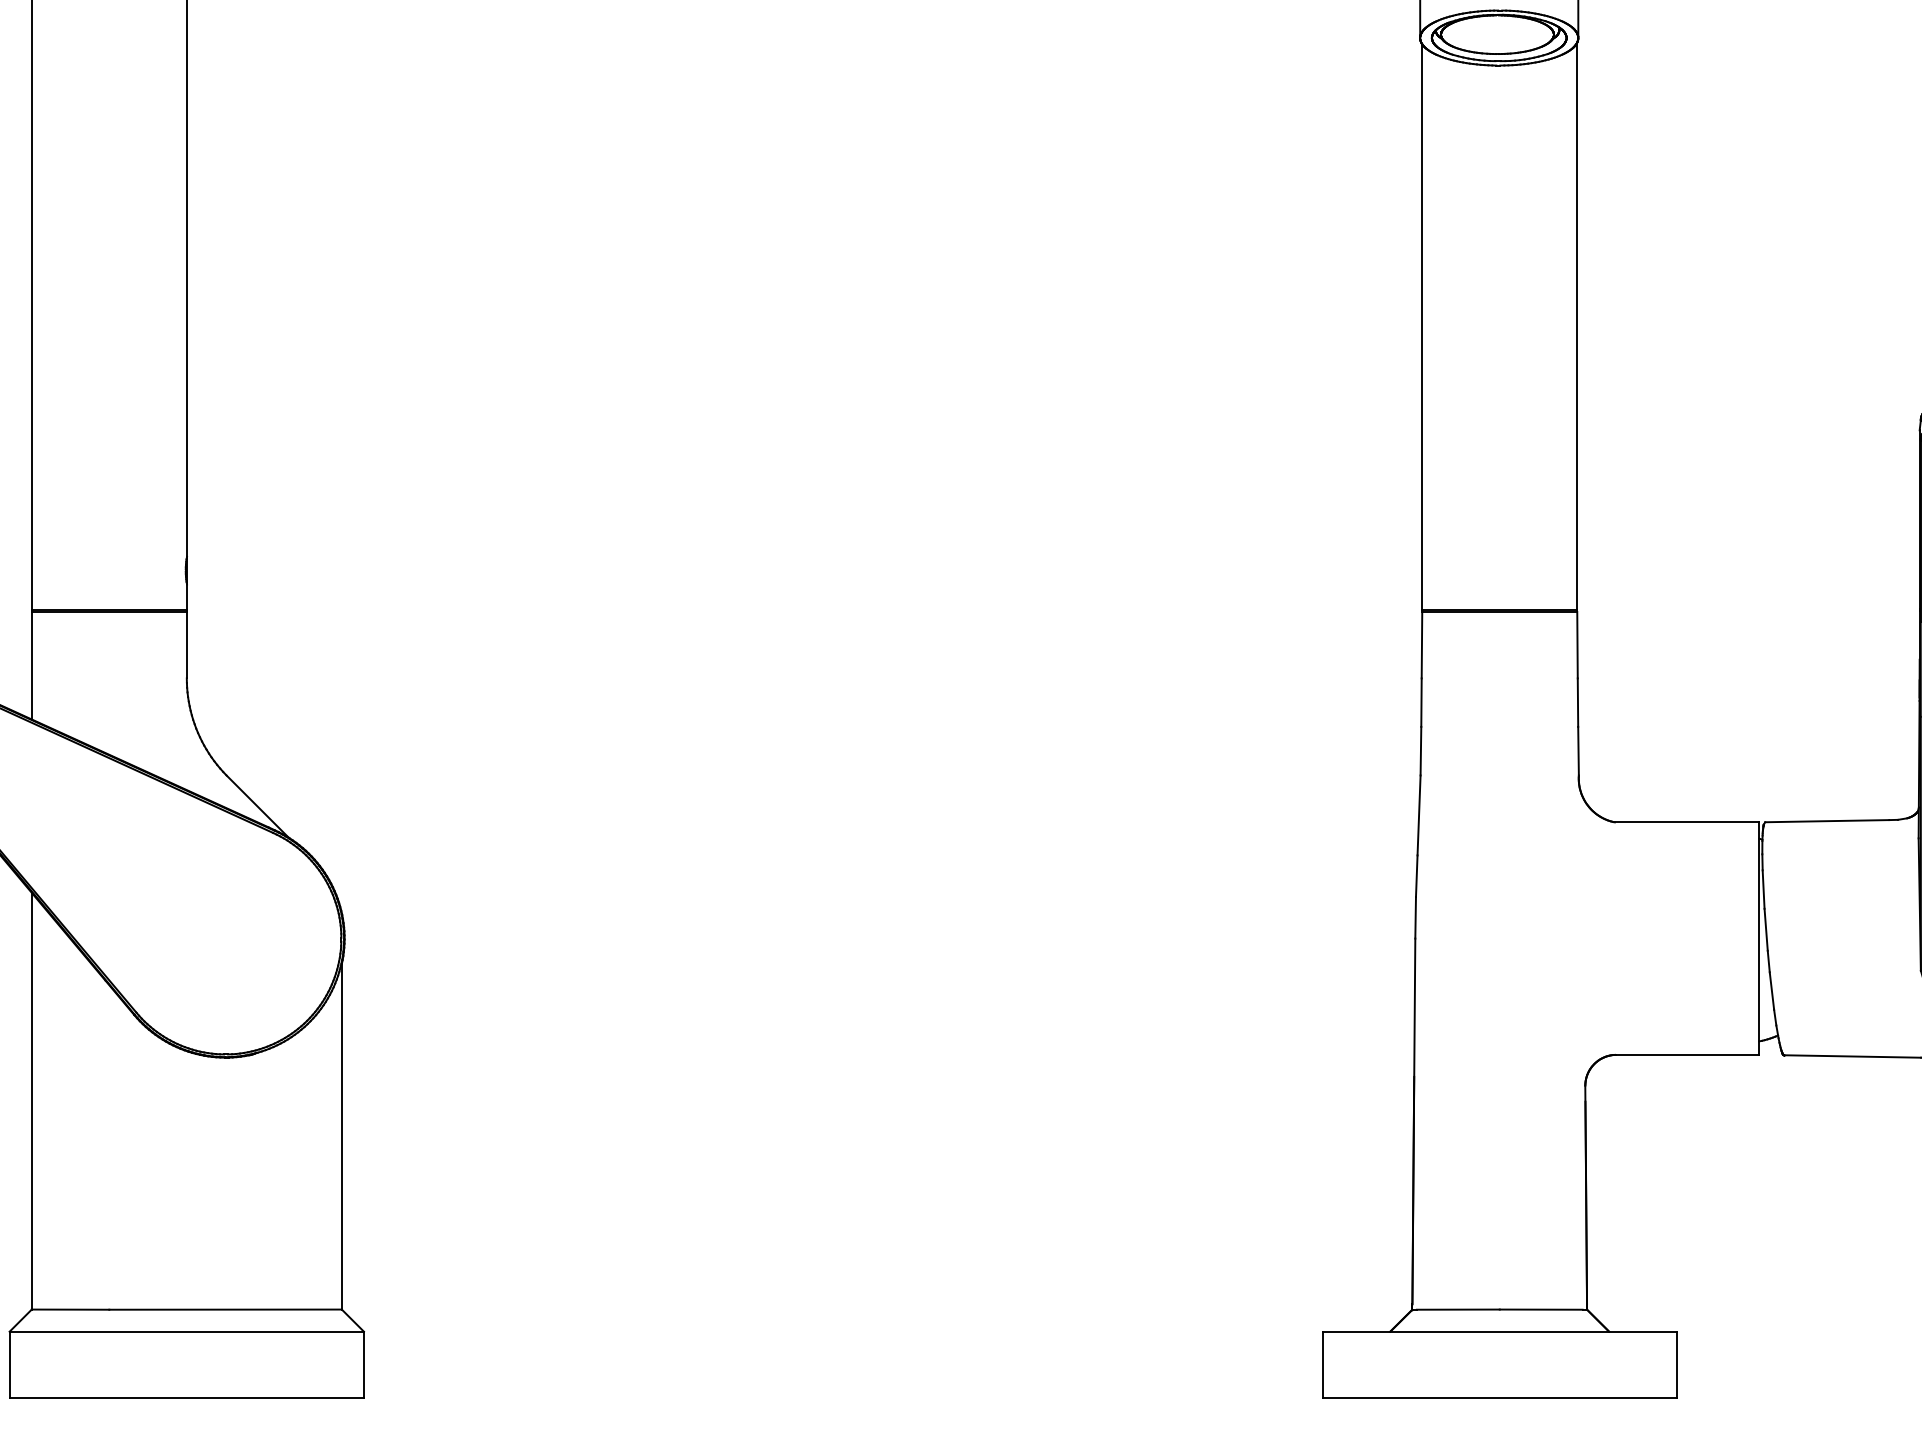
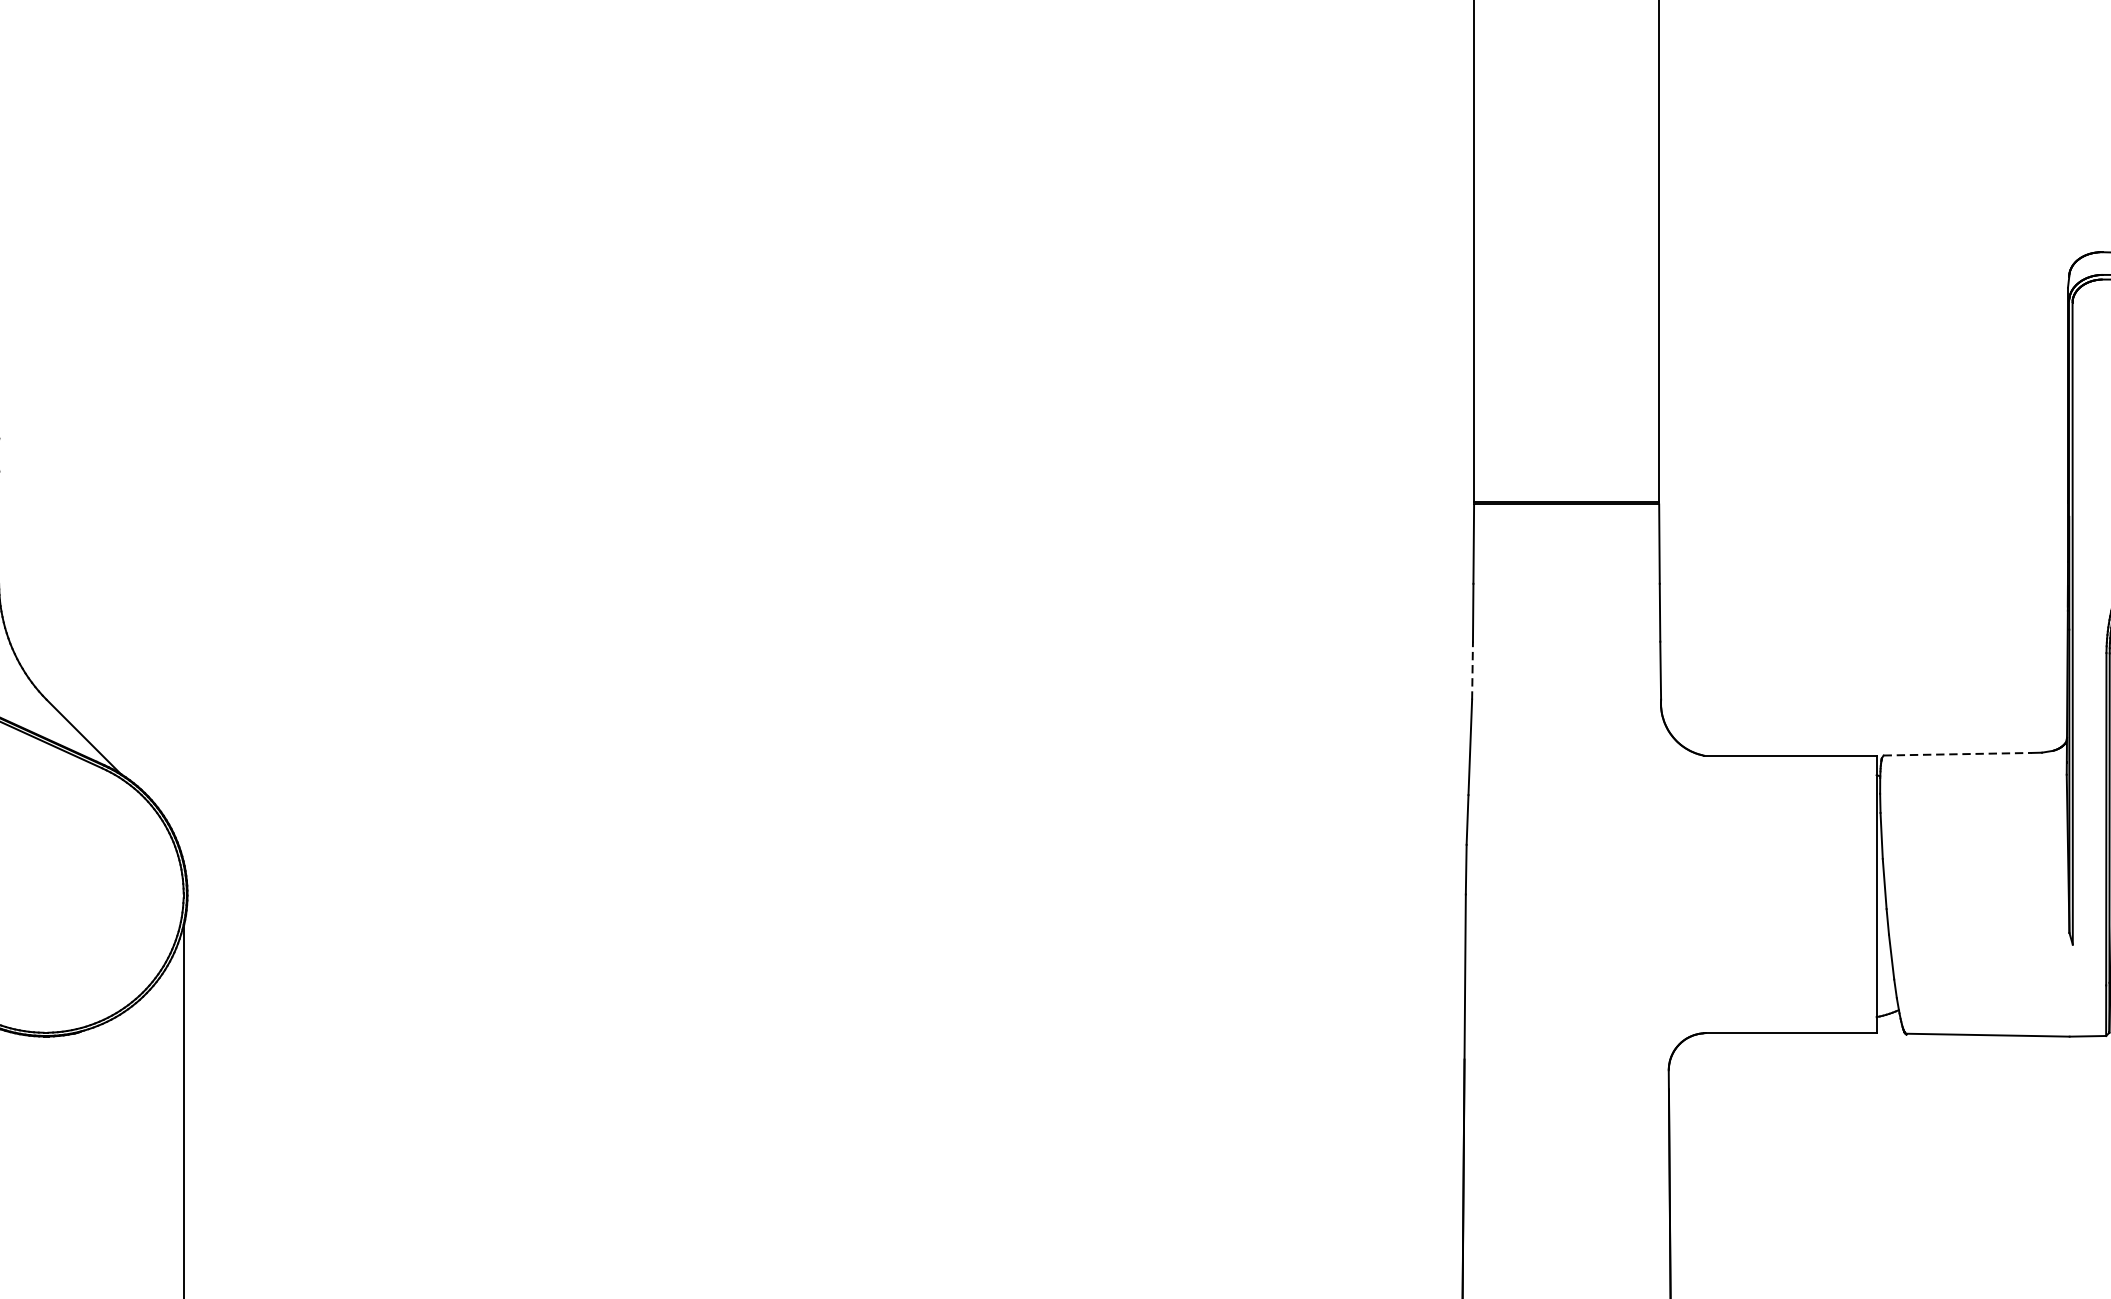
line: (1420, 750) -> (1472, 669), solid -> dashed
line: (1827, 821) -> (1957, 754), solid -> dashed

